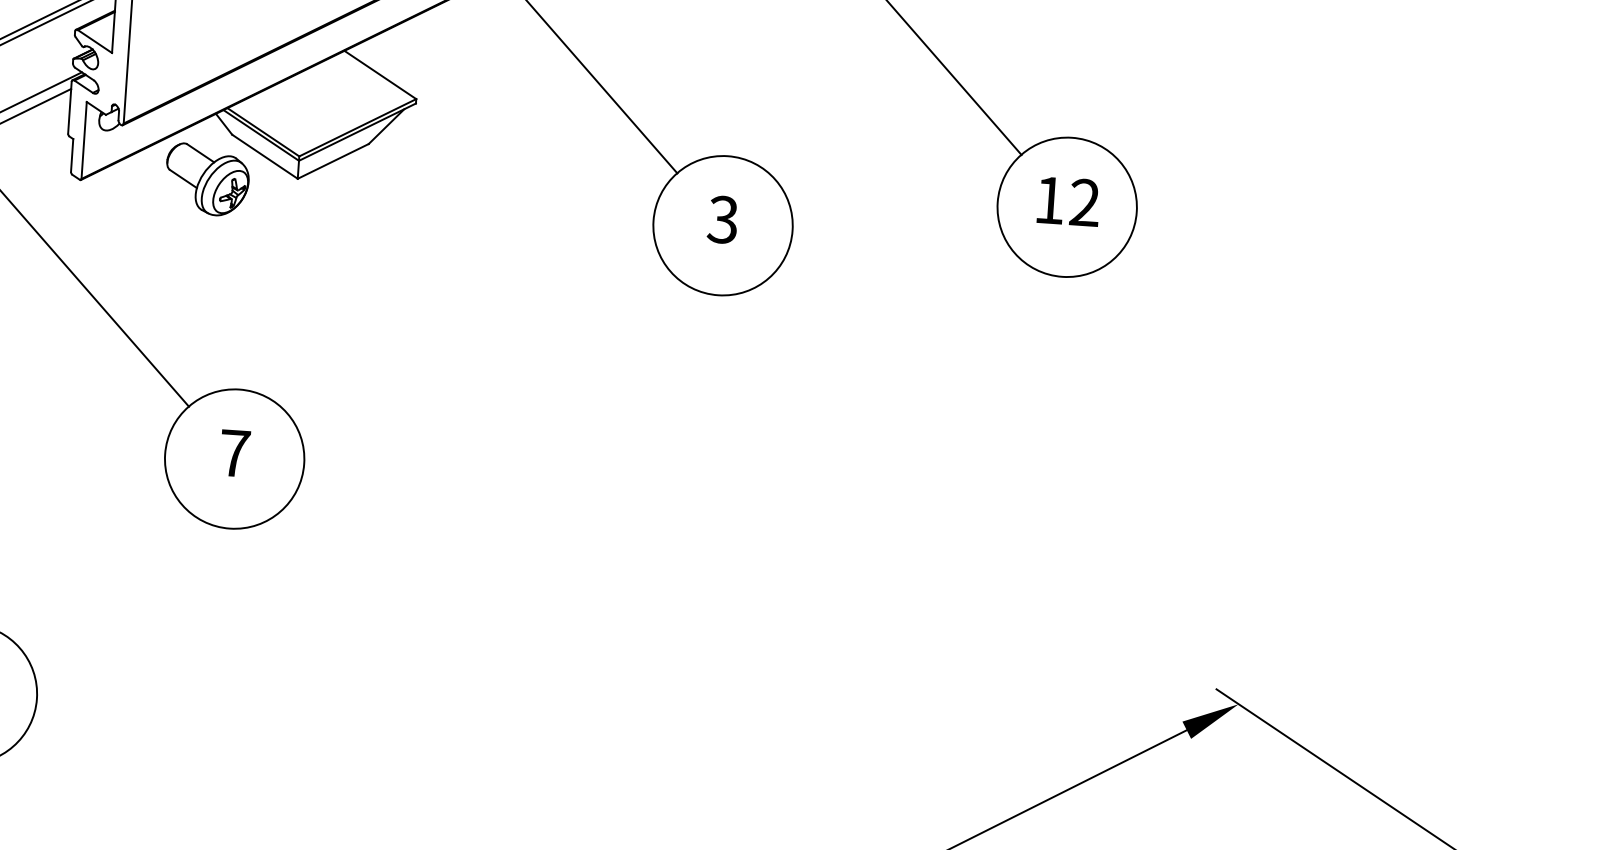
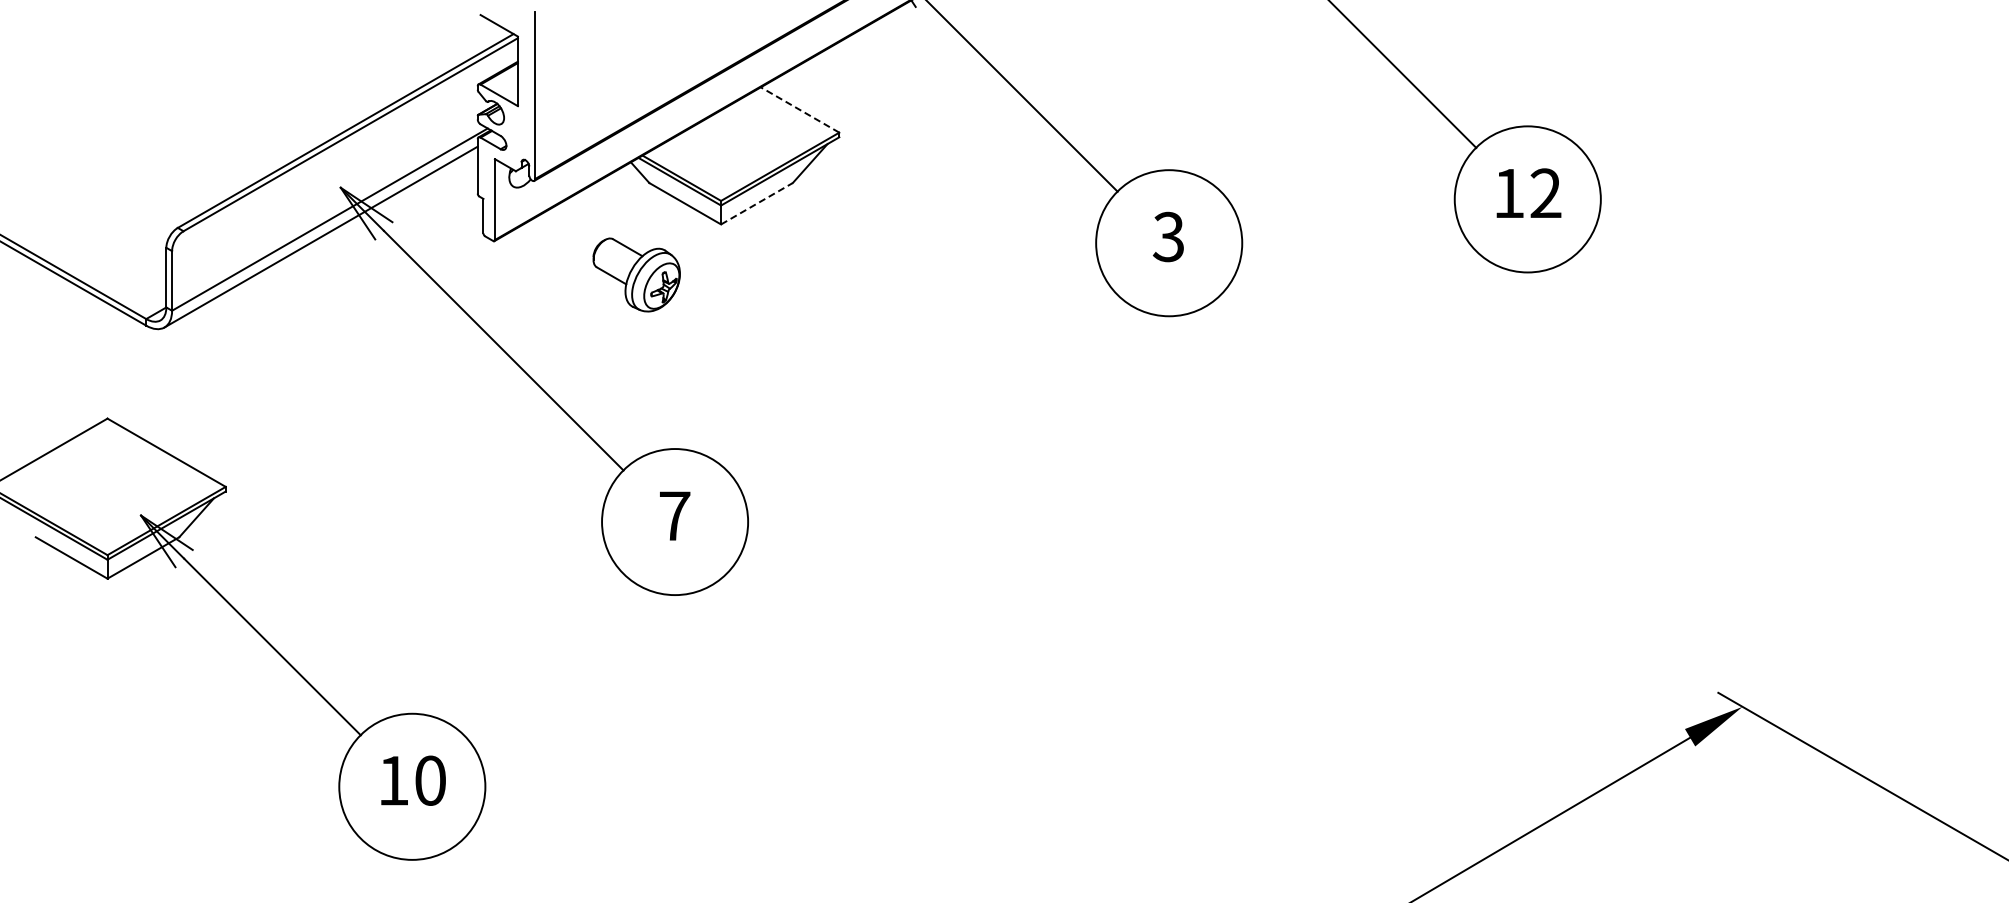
line: (379, 74) -> (799, 109), solid -> dashed
line: (333, 161) -> (757, 203), solid -> dashed
part: (207, 179) -> (636, 274), moved

